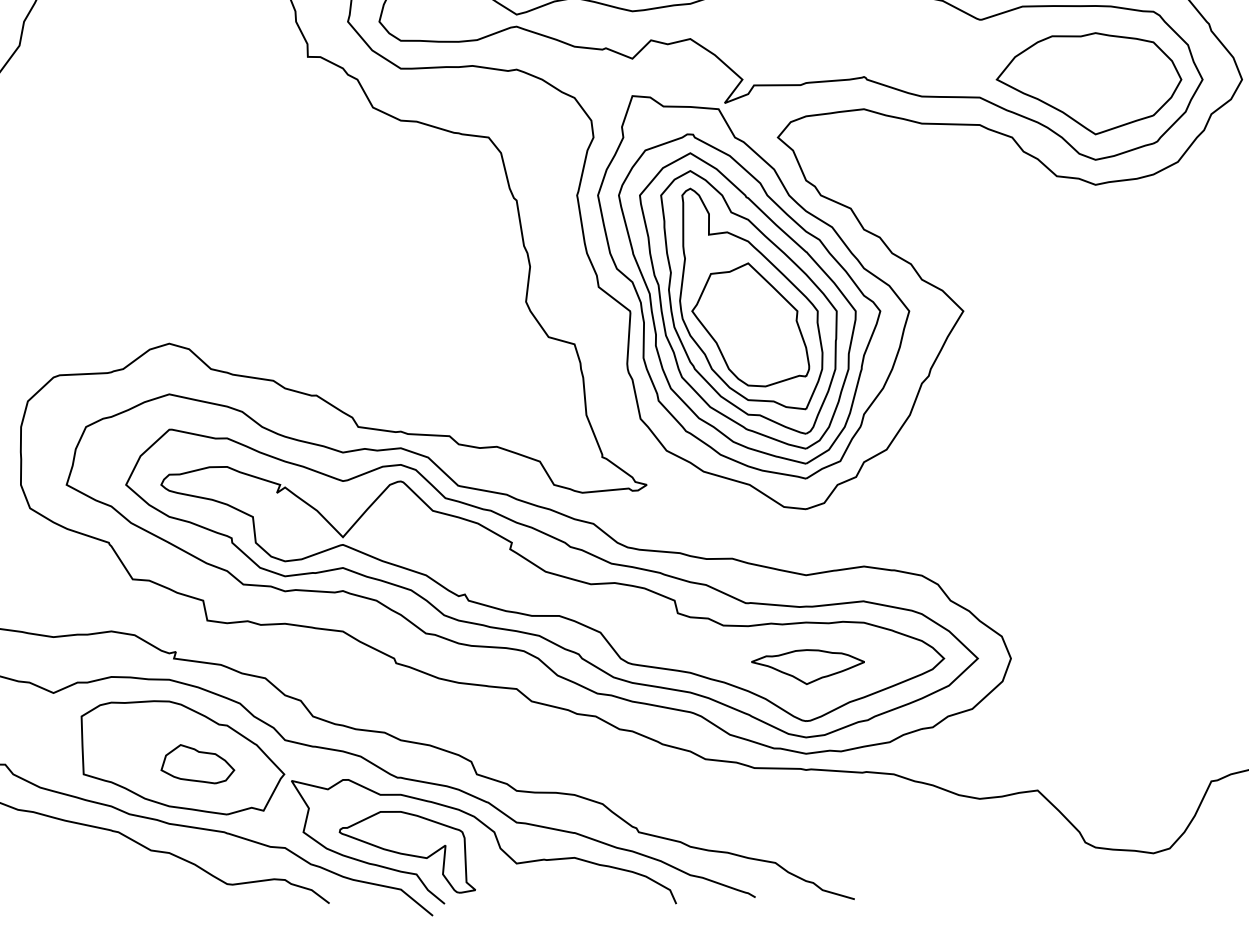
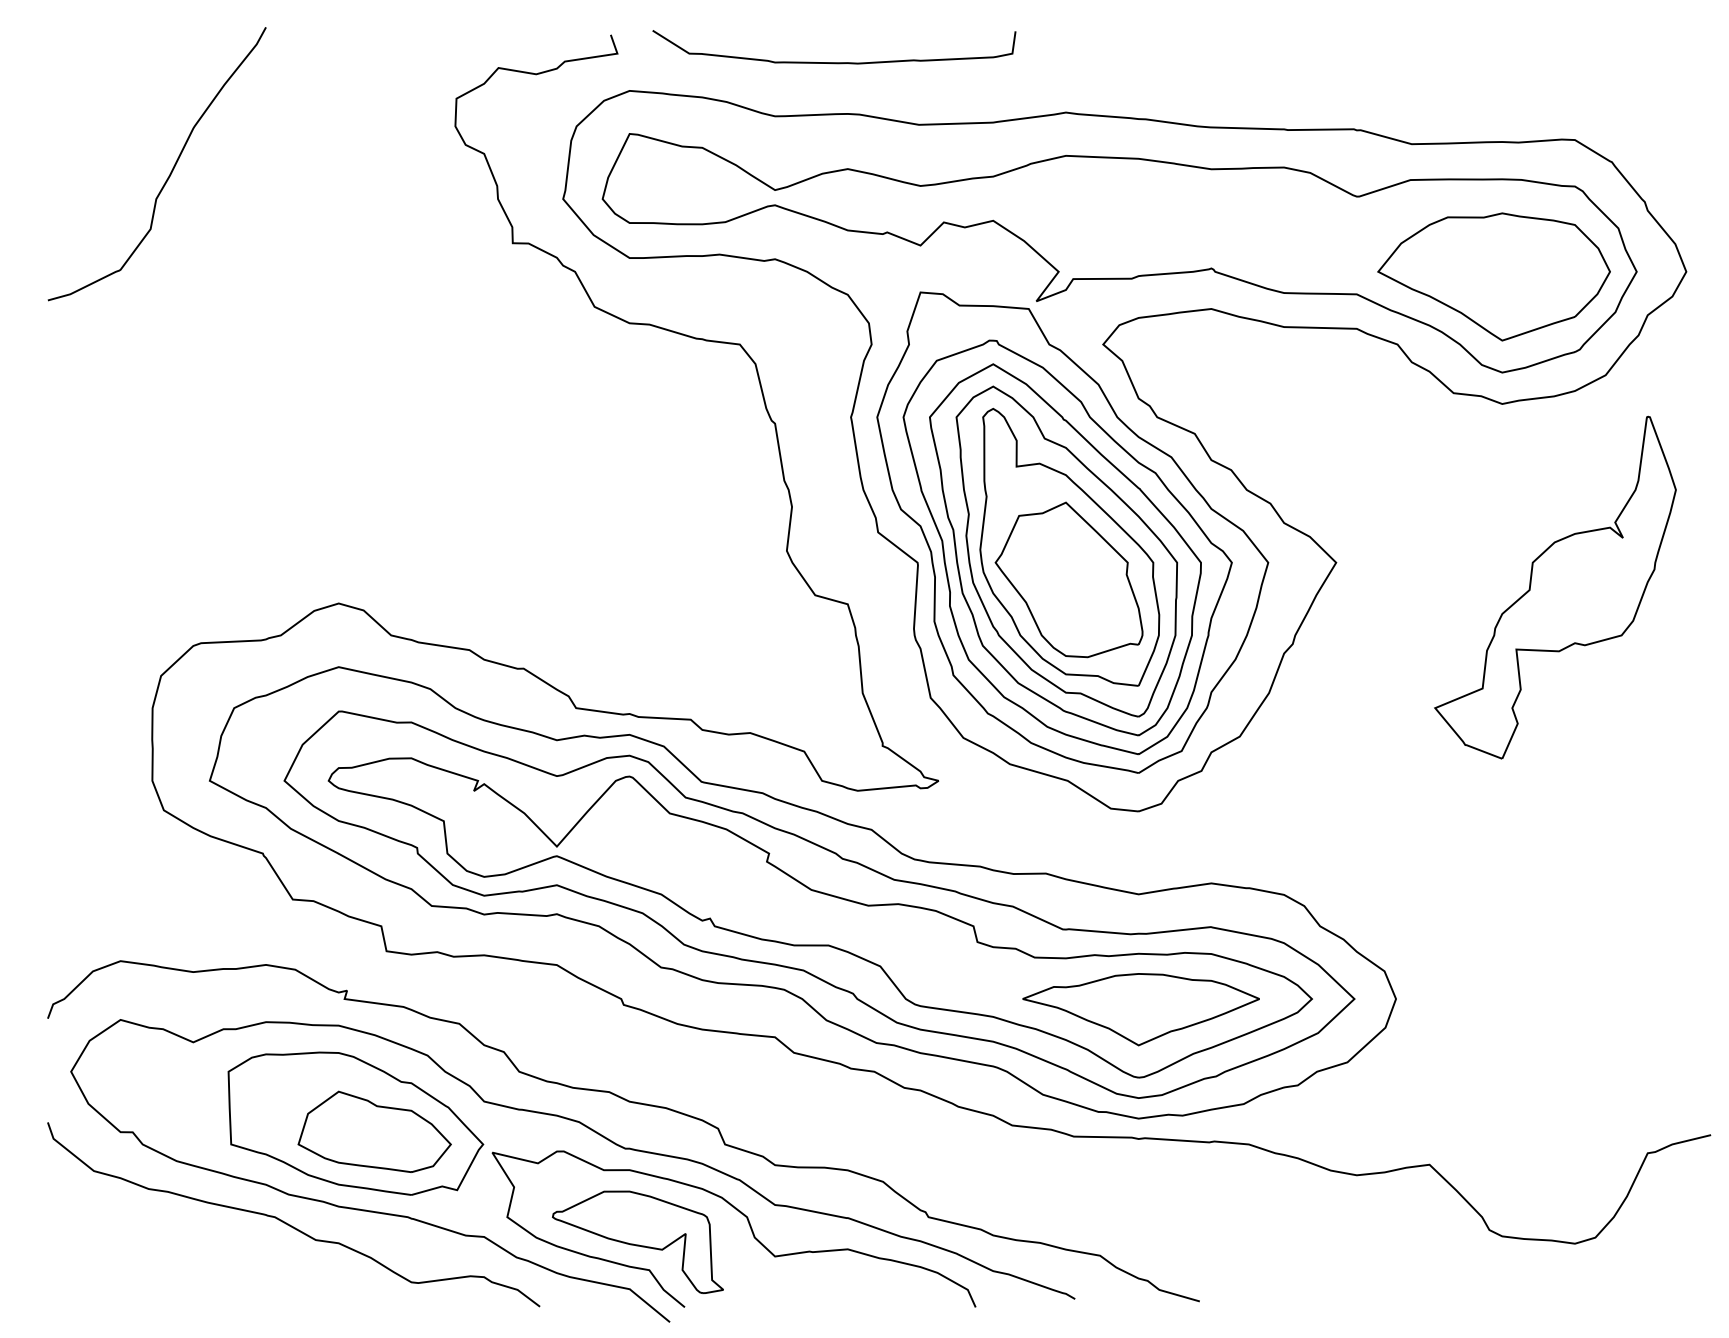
part: (1137, 330) -> (1555, 587), added
part: (807, 666) -> (1140, 1009), size x1.67
part: (197, 764) -> (374, 1131), size x1.67

